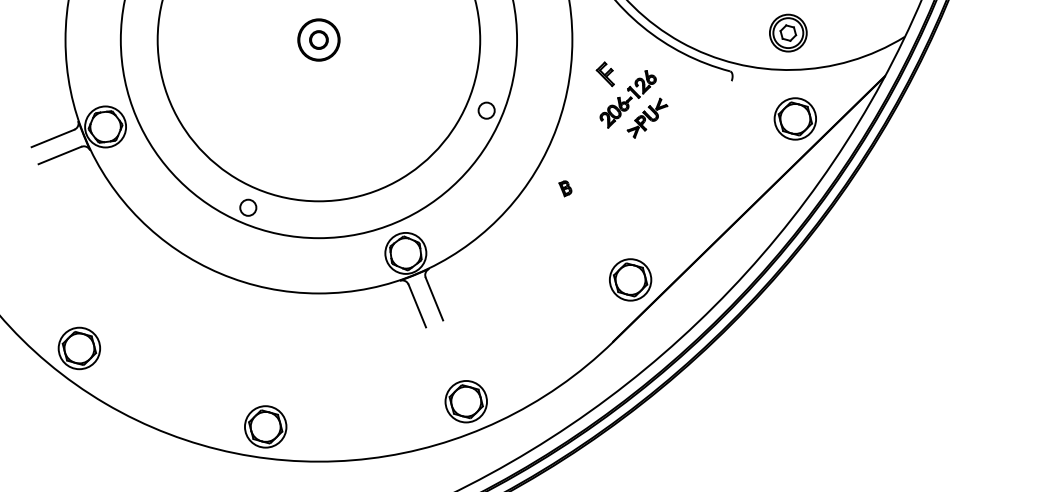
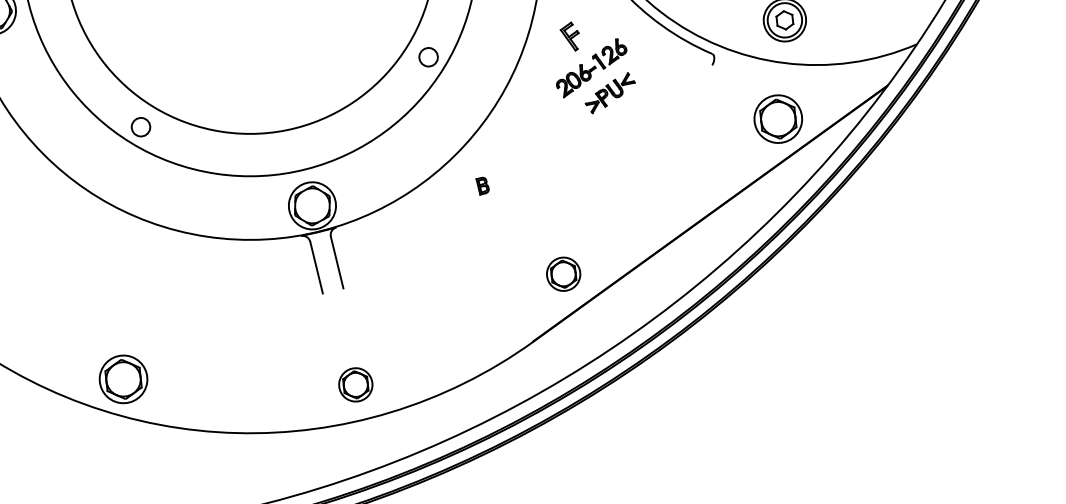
part: (565, 188) -> (482, 186), moved
part: (630, 279) -> (563, 273), size x0.7
part: (465, 401) -> (355, 384), size x0.7

